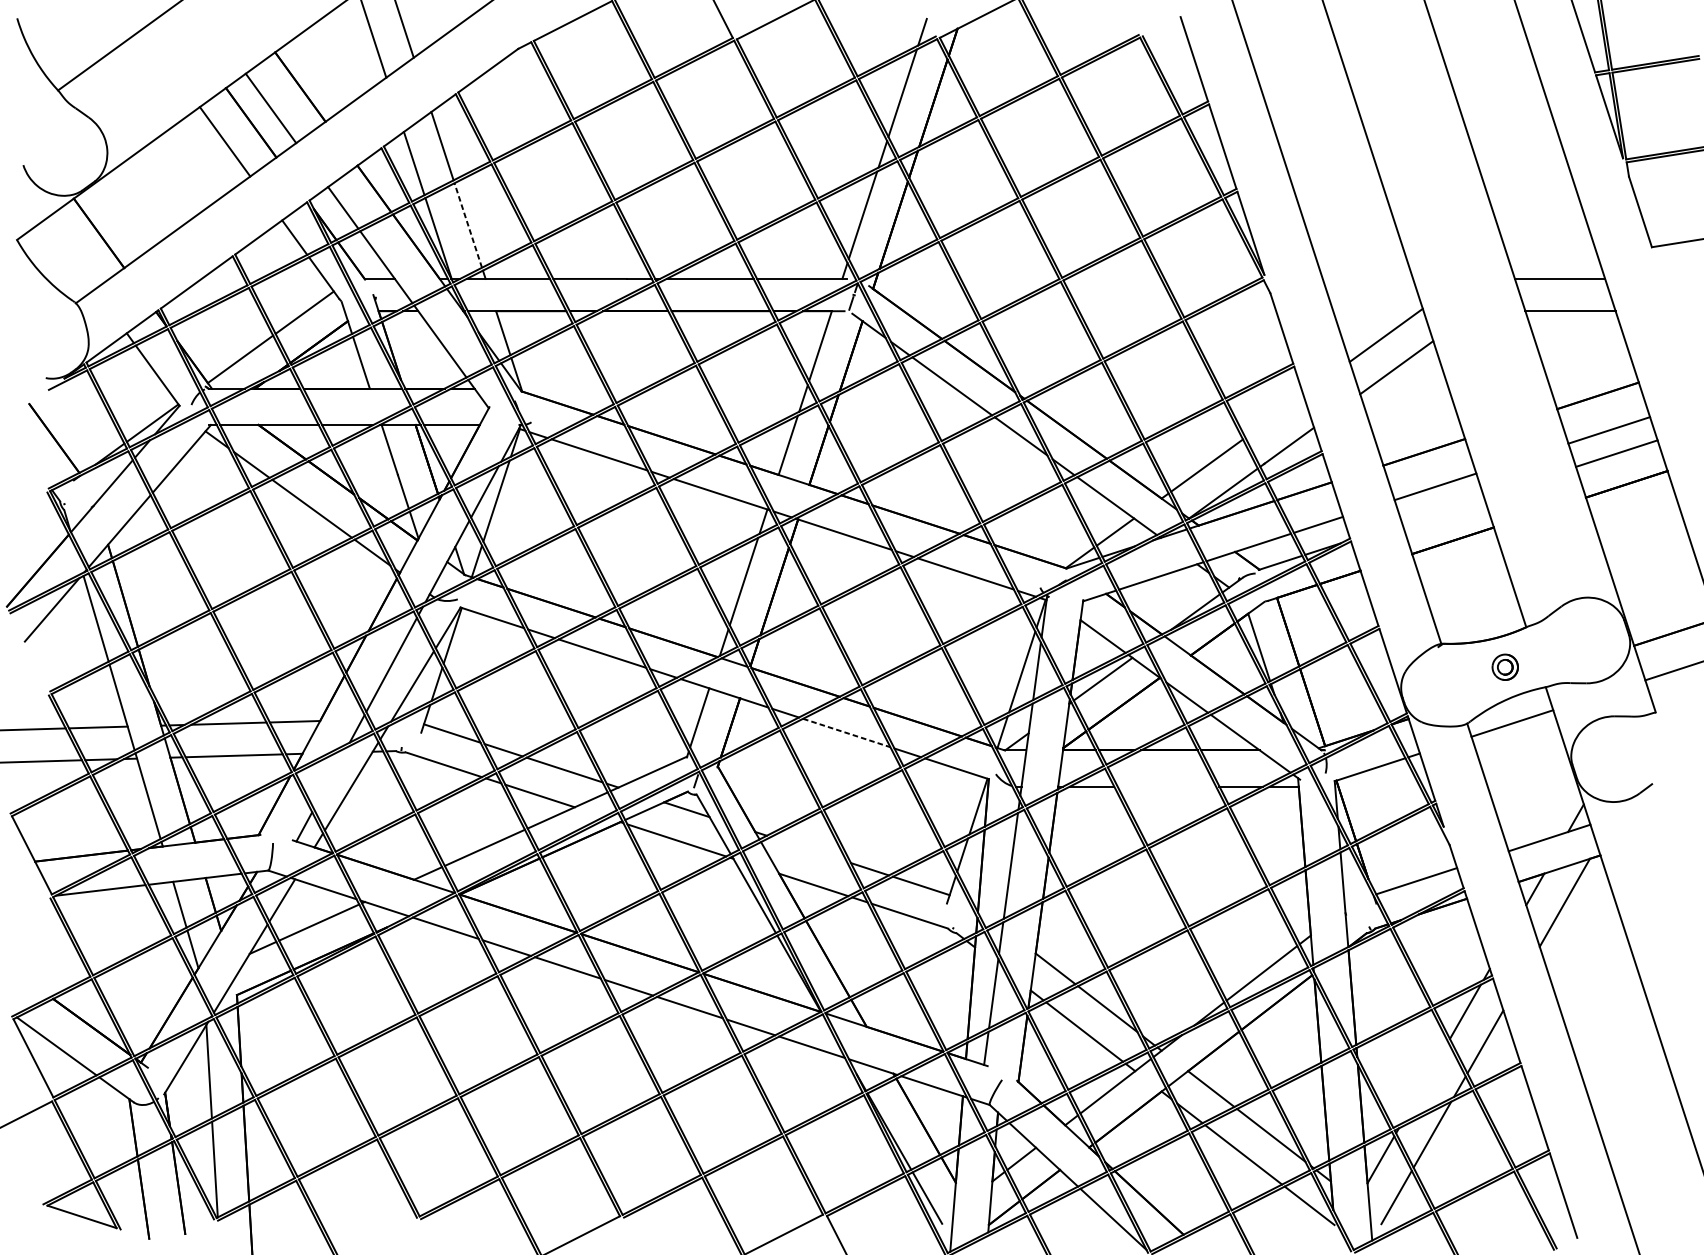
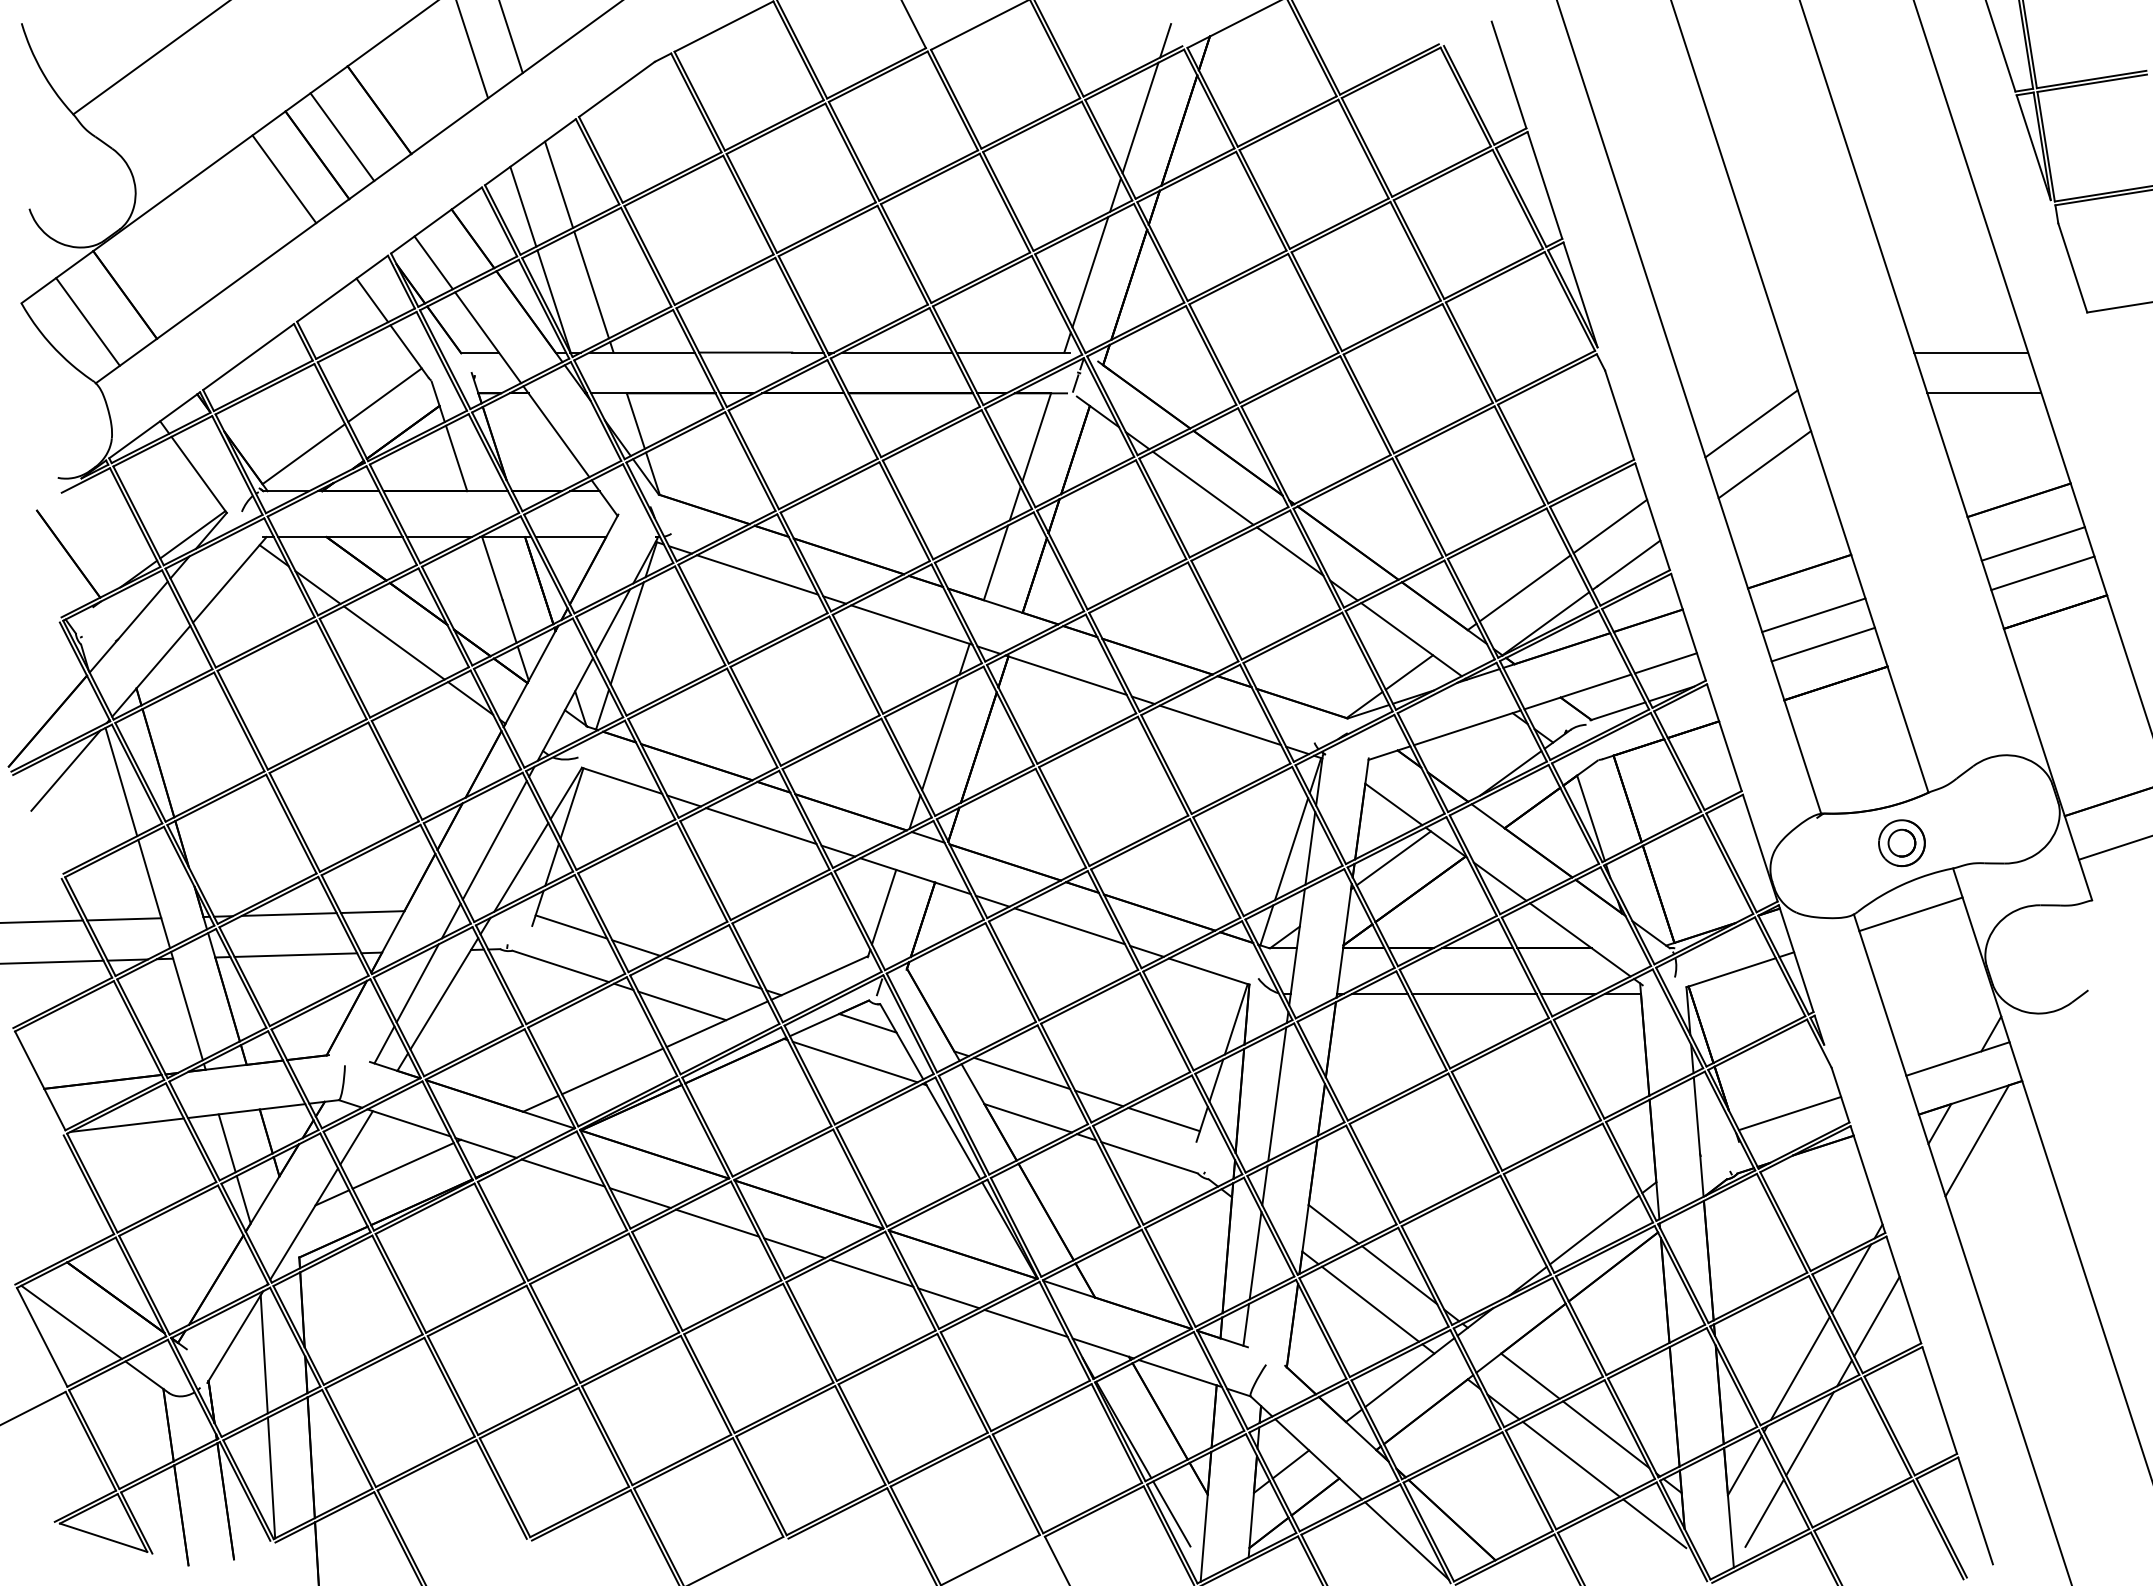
line: (468, 225) -> (591, 284), dashed -> solid
line: (69, 254) -> (87, 321), added
line: (1274, 416) -> (1610, 526), added
line: (1442, 509) -> (1822, 644), added
part: (1504, 667) -> (1901, 843), size x1.43
line: (847, 733) -> (1070, 926), dashed -> solid
line: (330, 778) -> (417, 983), added
line: (1166, 786) -> (1474, 993), added
line: (809, 849) -> (1022, 1073), added
line: (1424, 1082) -> (1799, 1367), added

